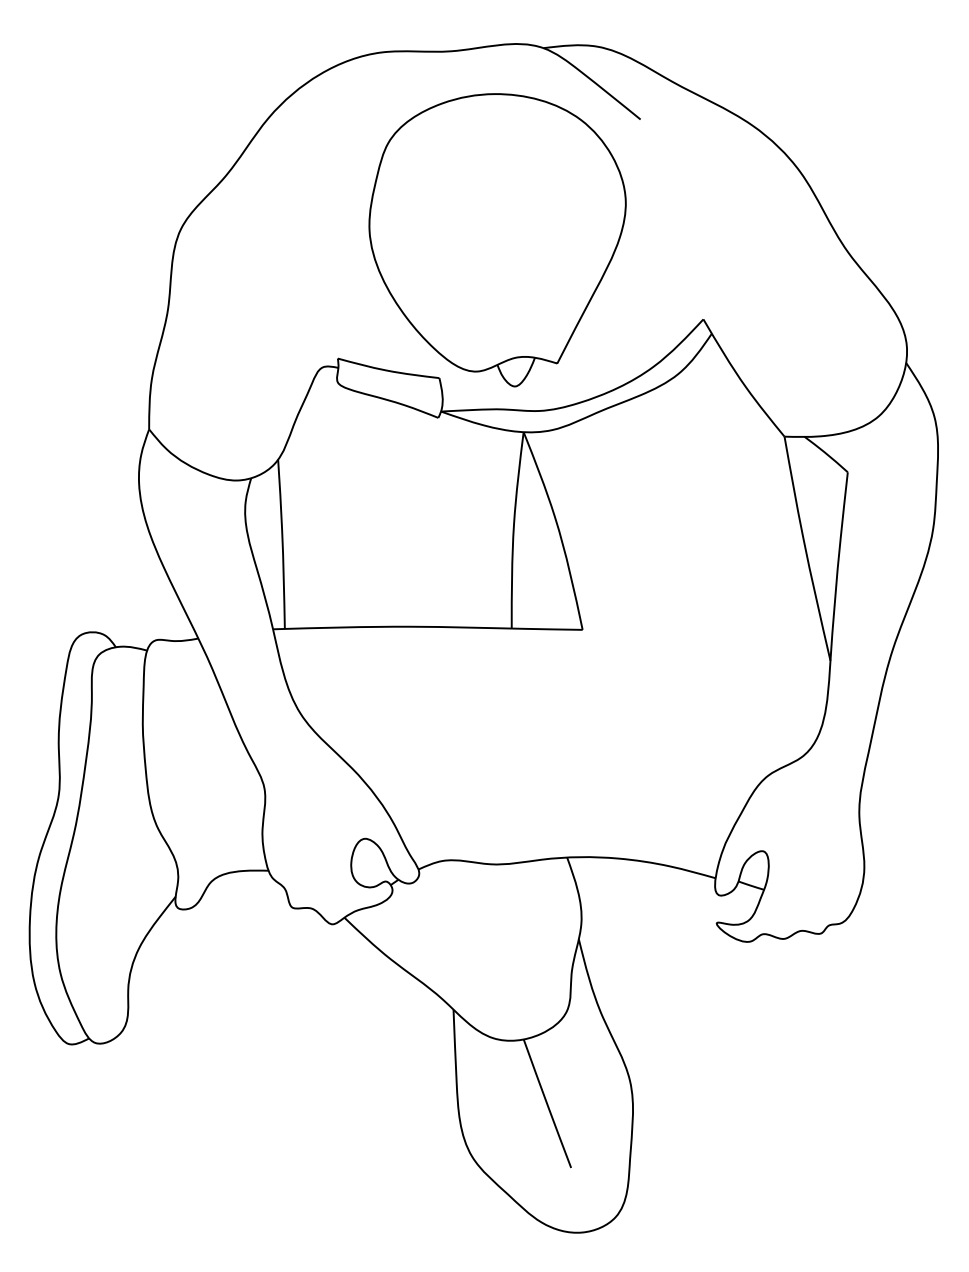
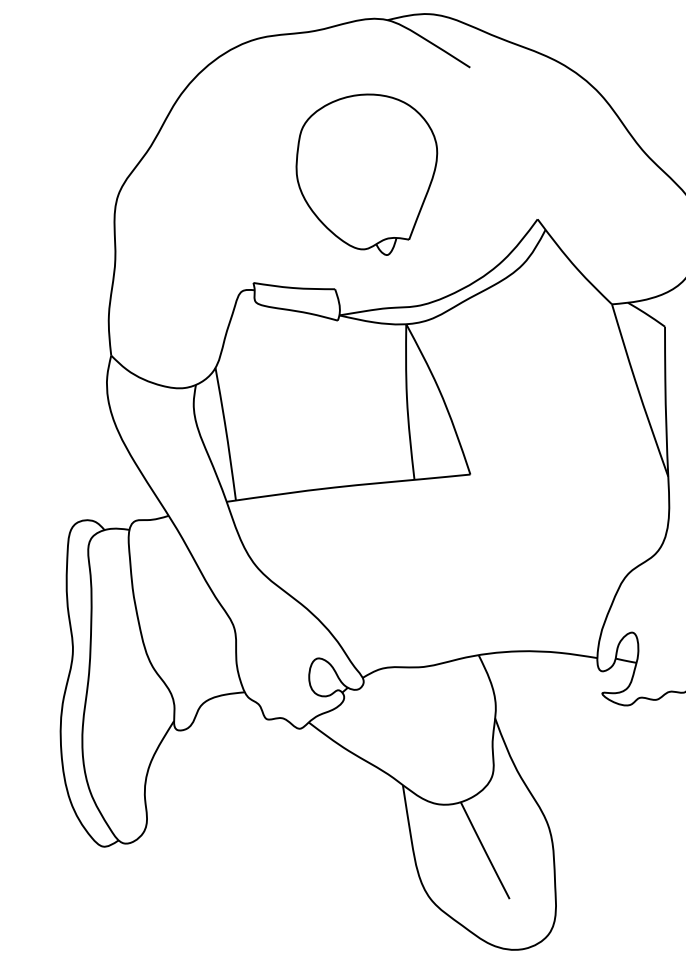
part: (497, 240) -> (368, 175), size x0.7

